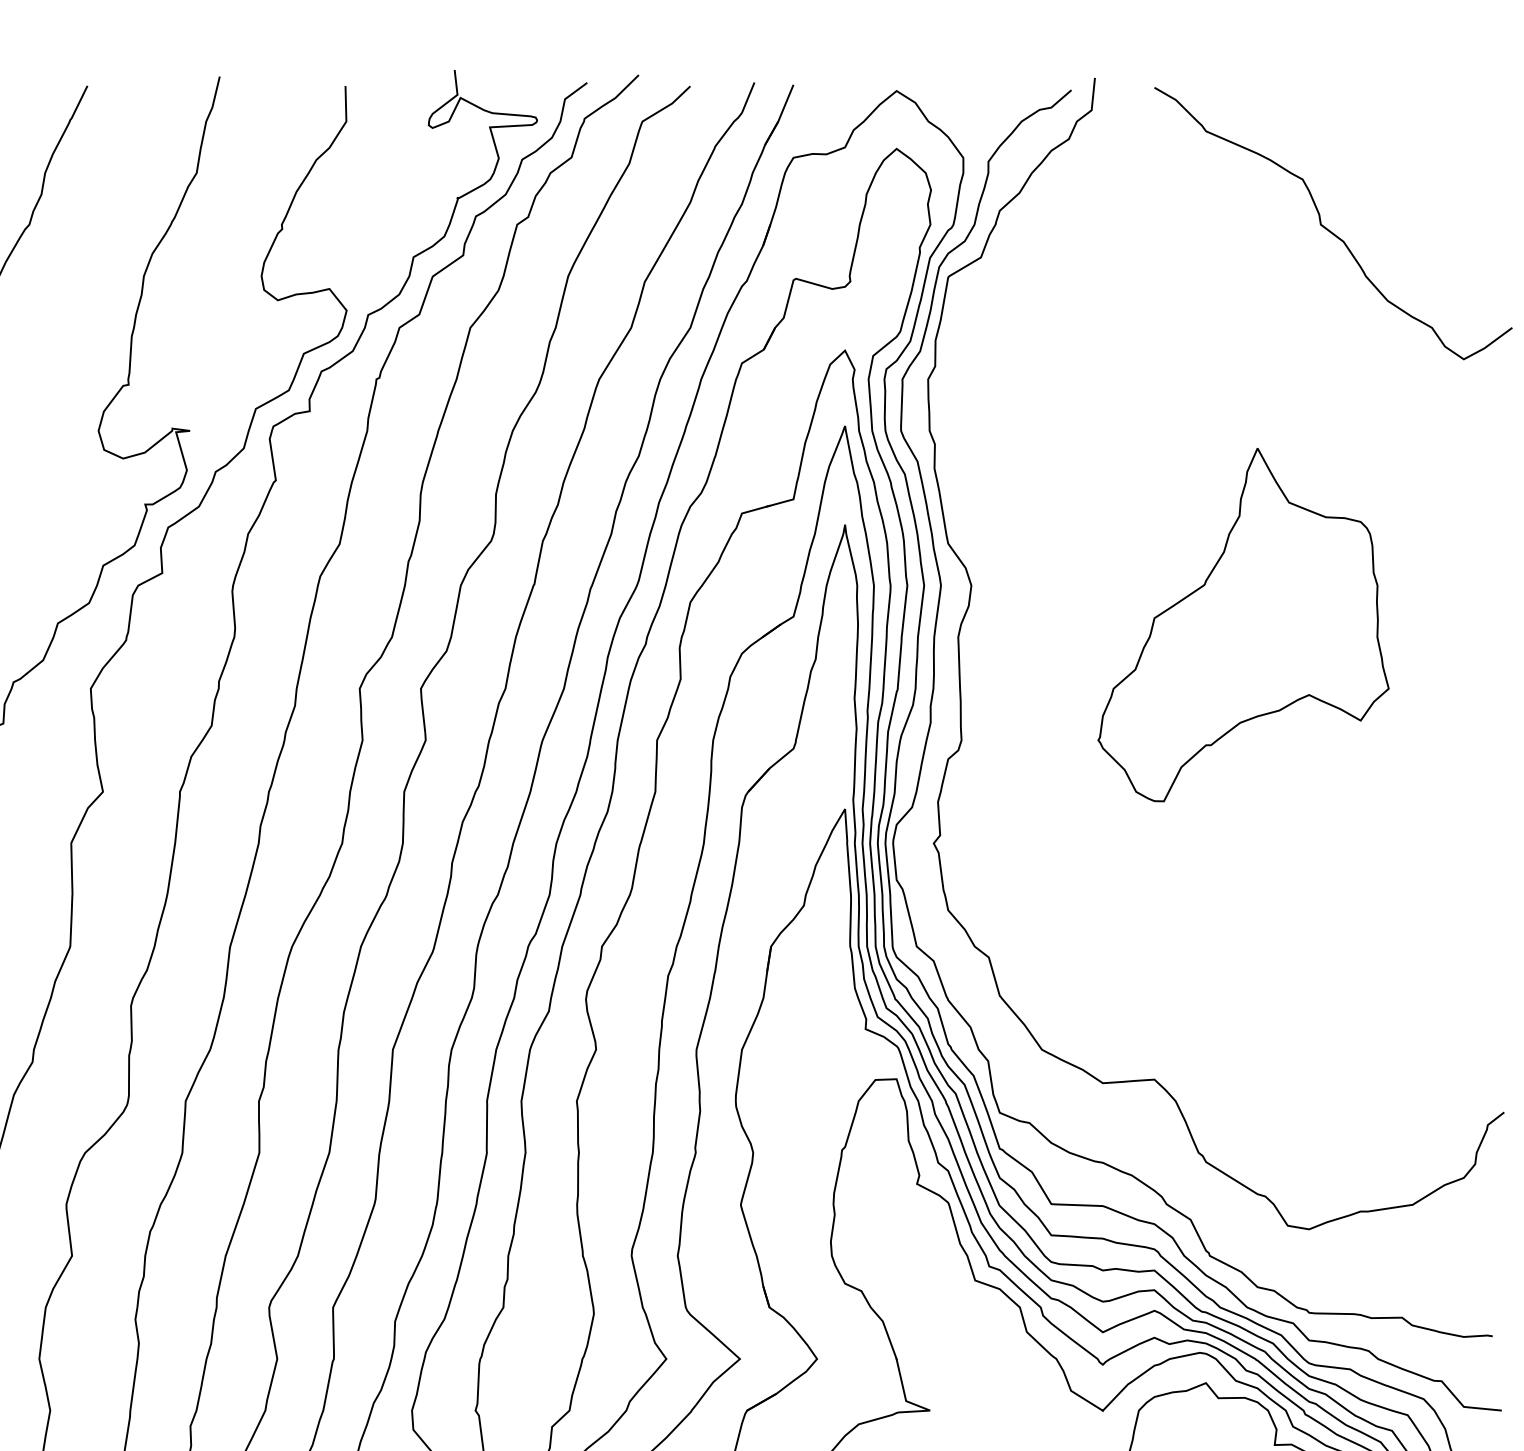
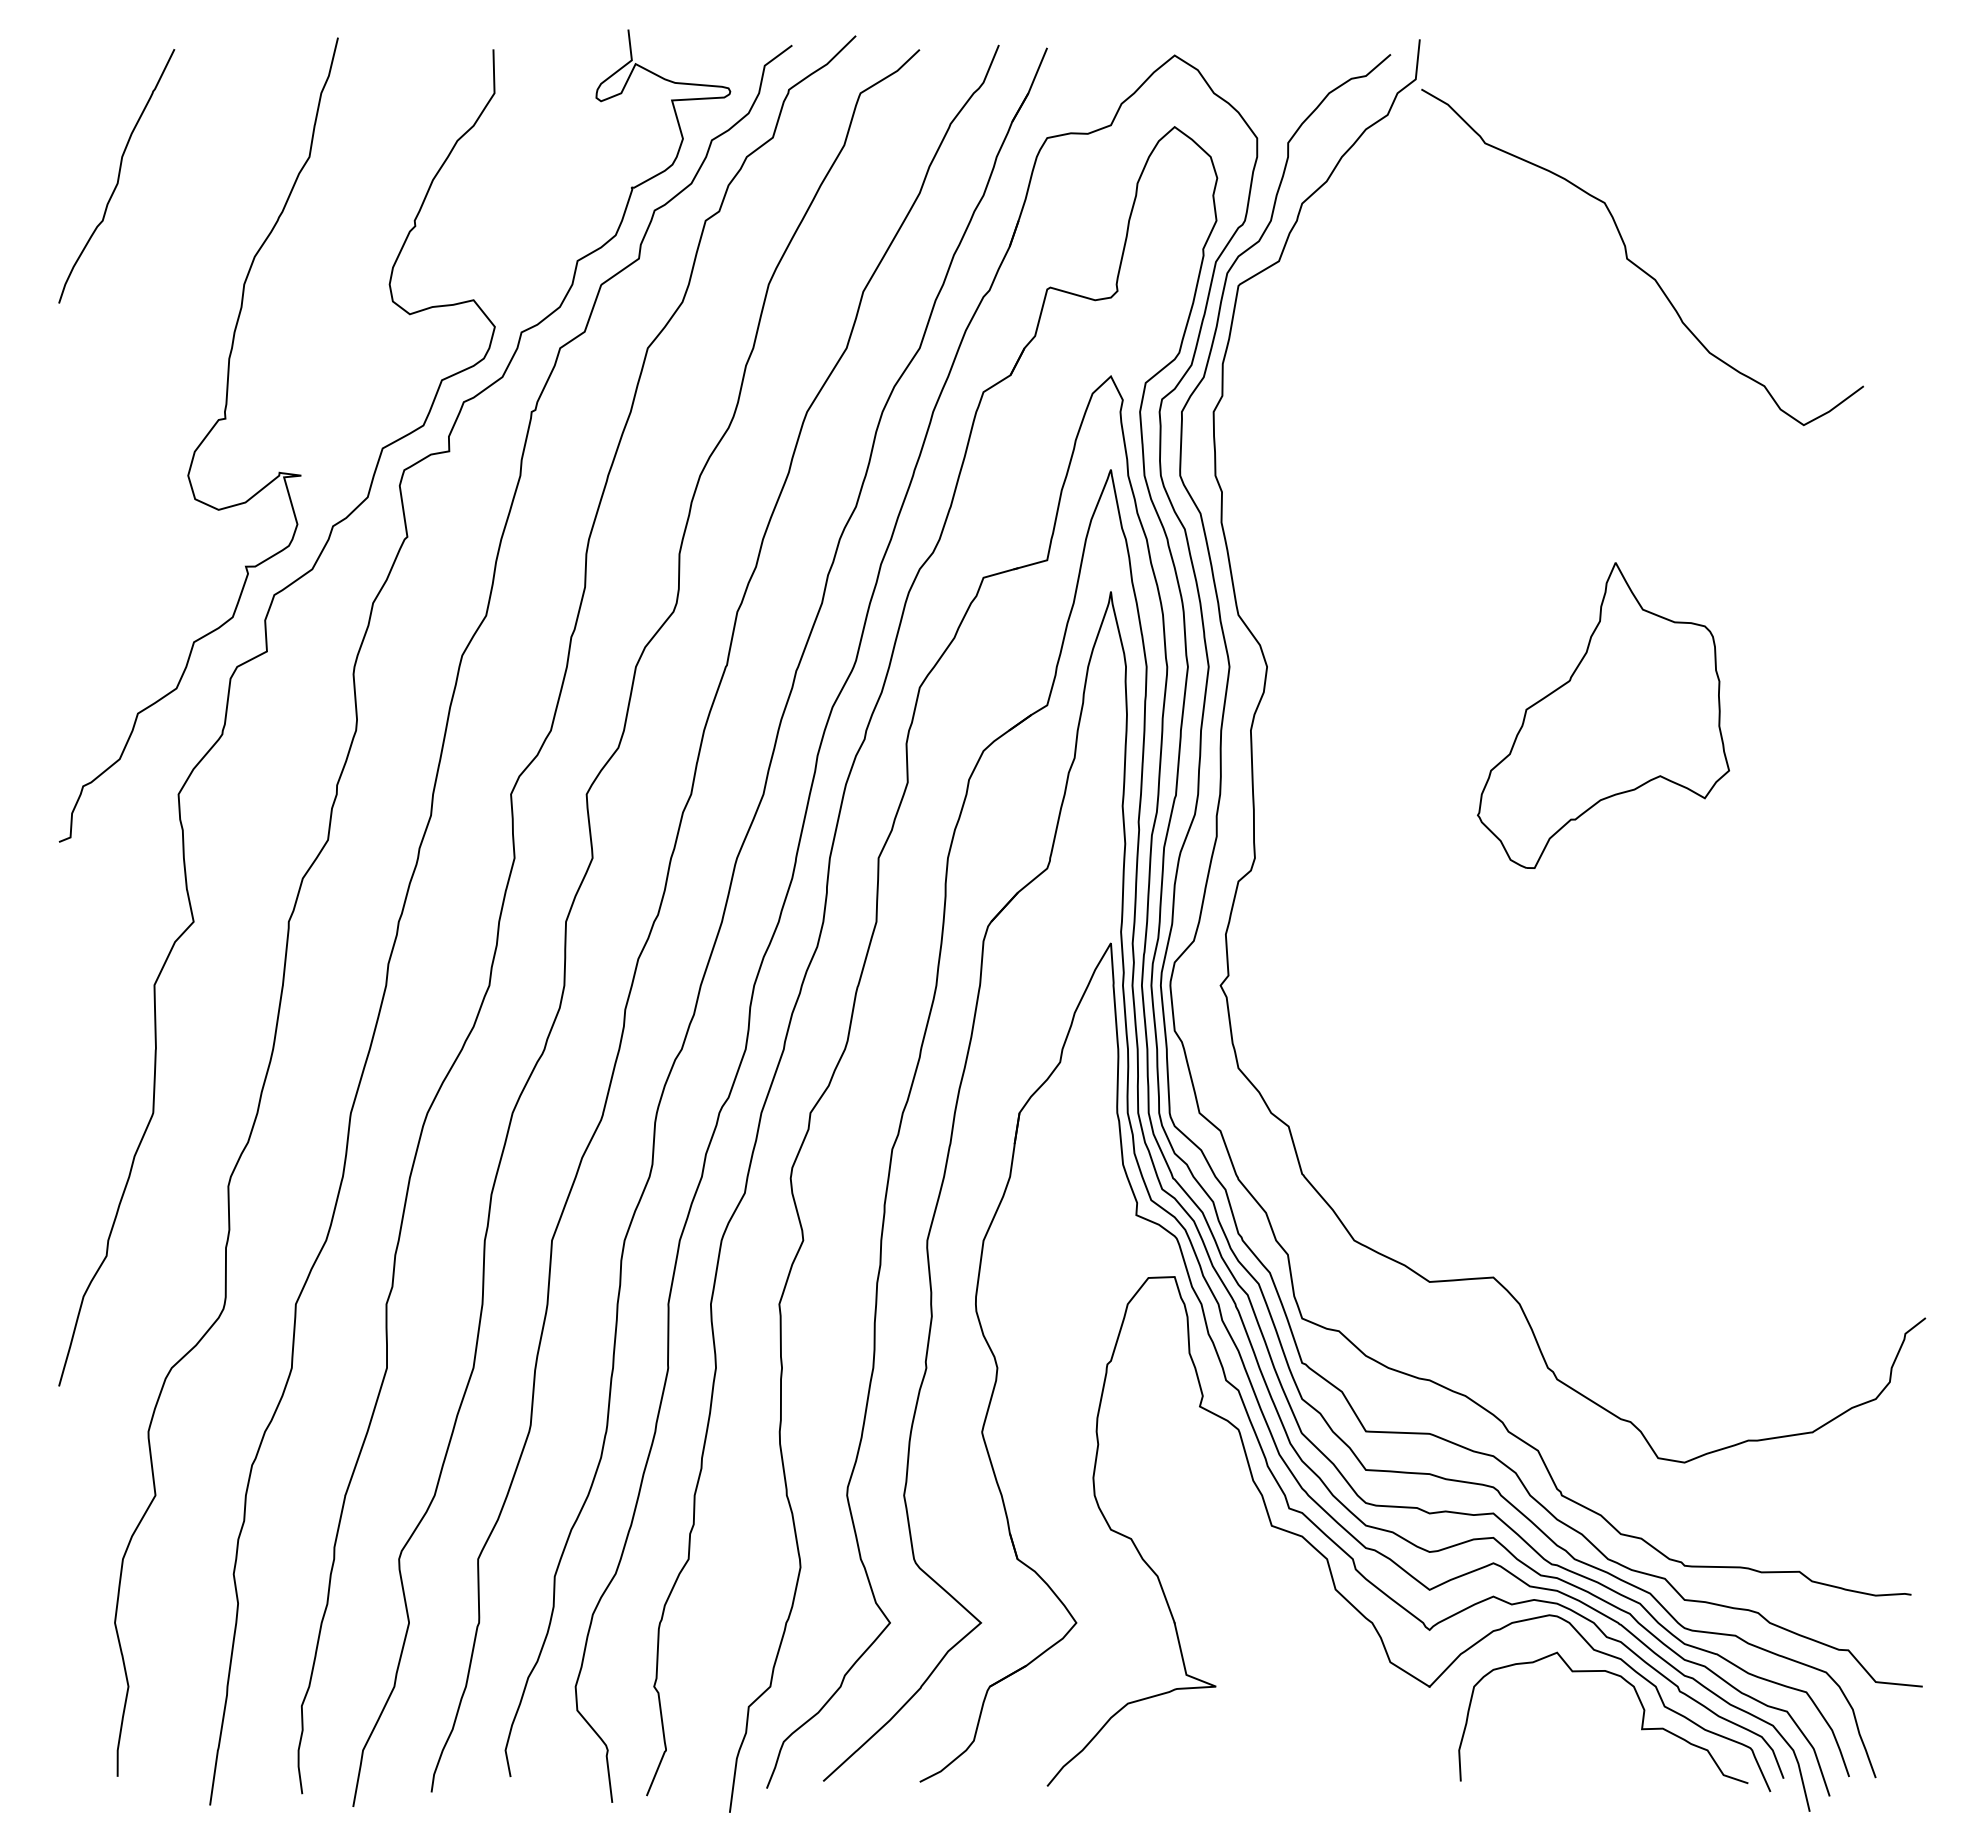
curve: (1327, 228) -> (1635, 263), moved
part: (1243, 624) -> (1603, 715), size x0.7

